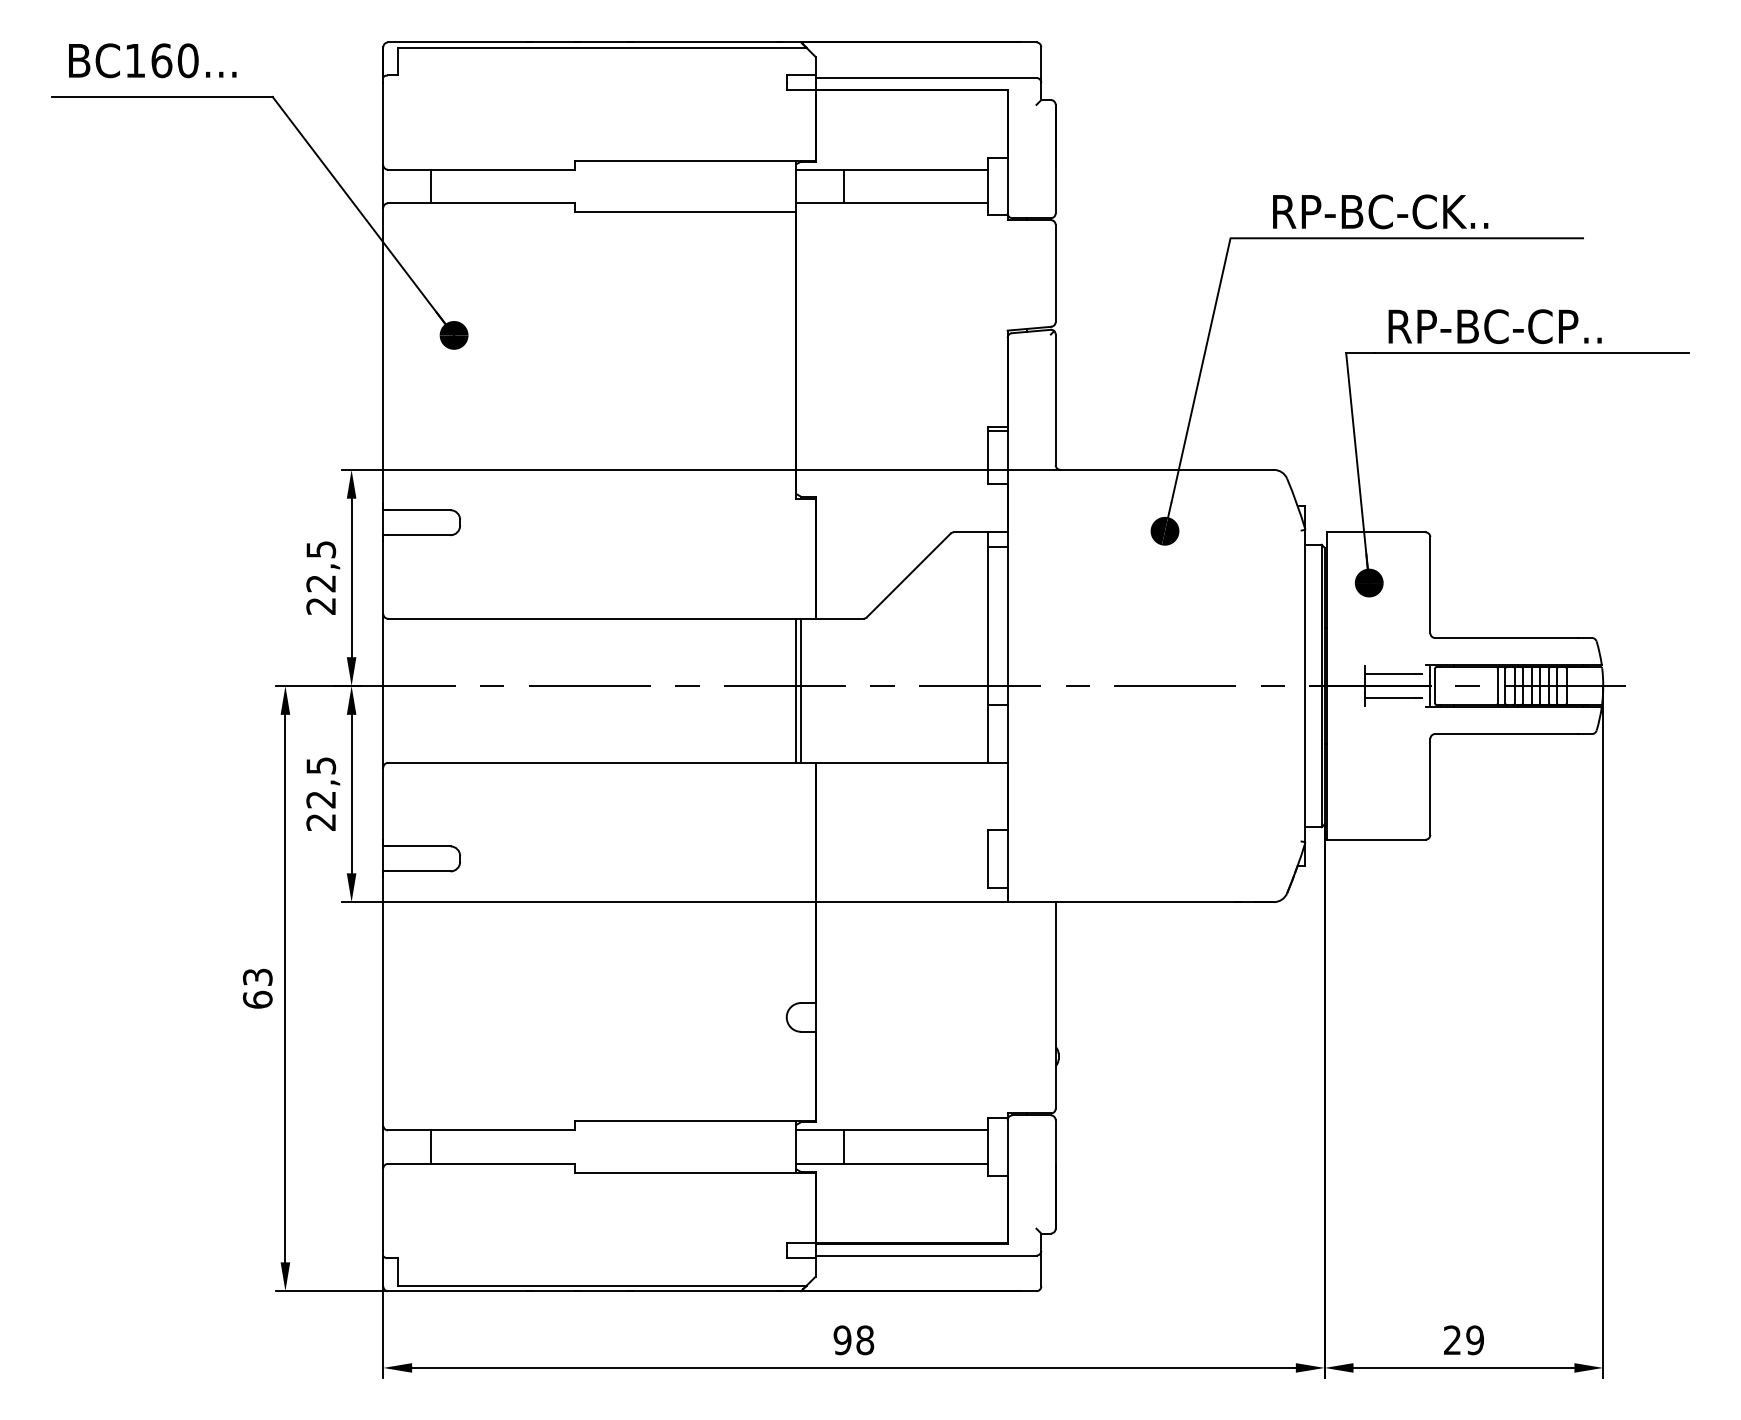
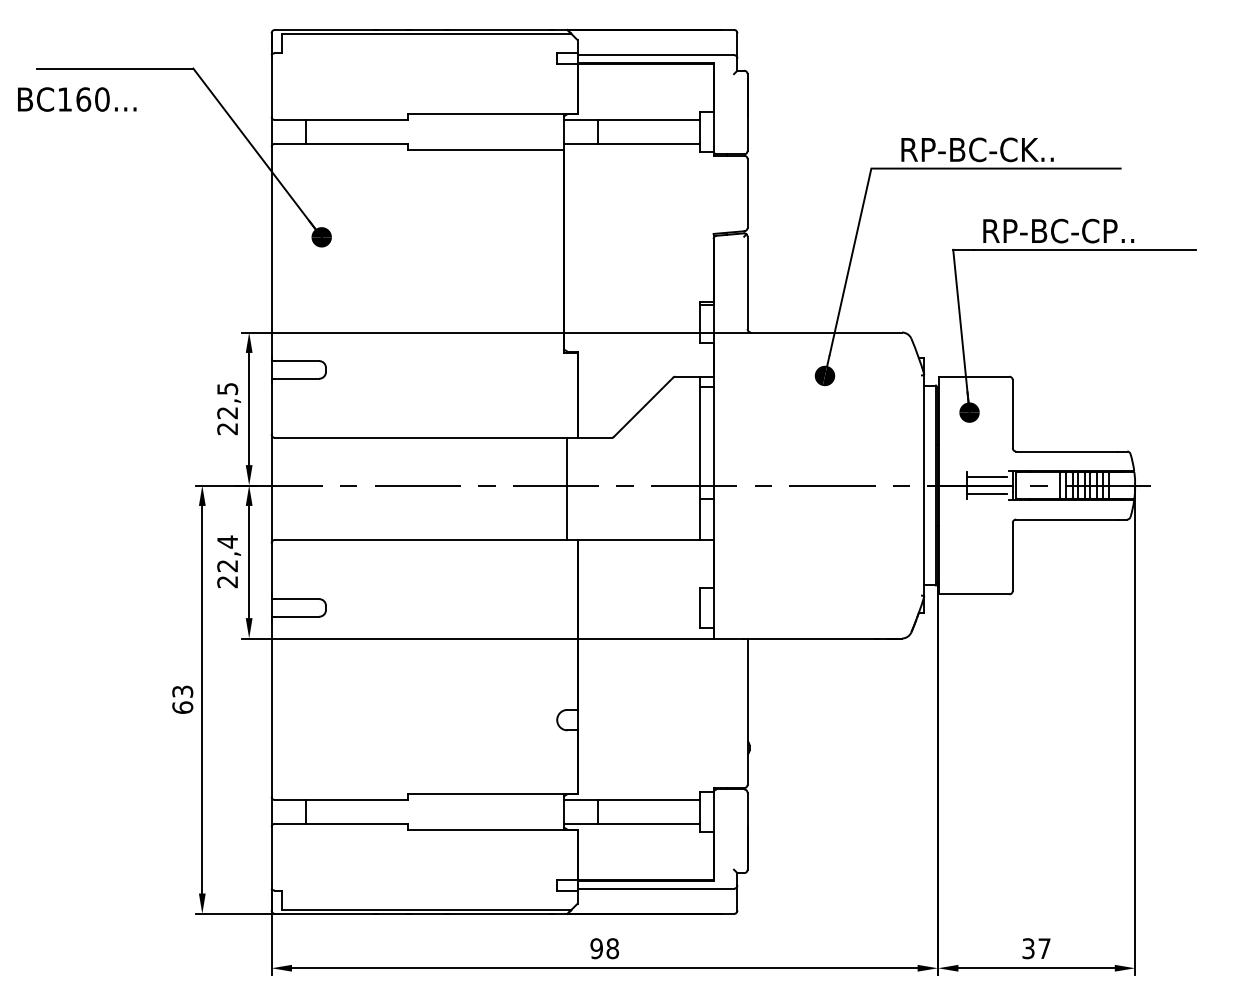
text: (152, 60) -> (77, 99), moved
line: (796, 690) -> (564, 488), removed
text: (321, 765) -> (227, 541), 22,5 -> 22,4
text: (1463, 1340) -> (1036, 948), 29 -> 37

